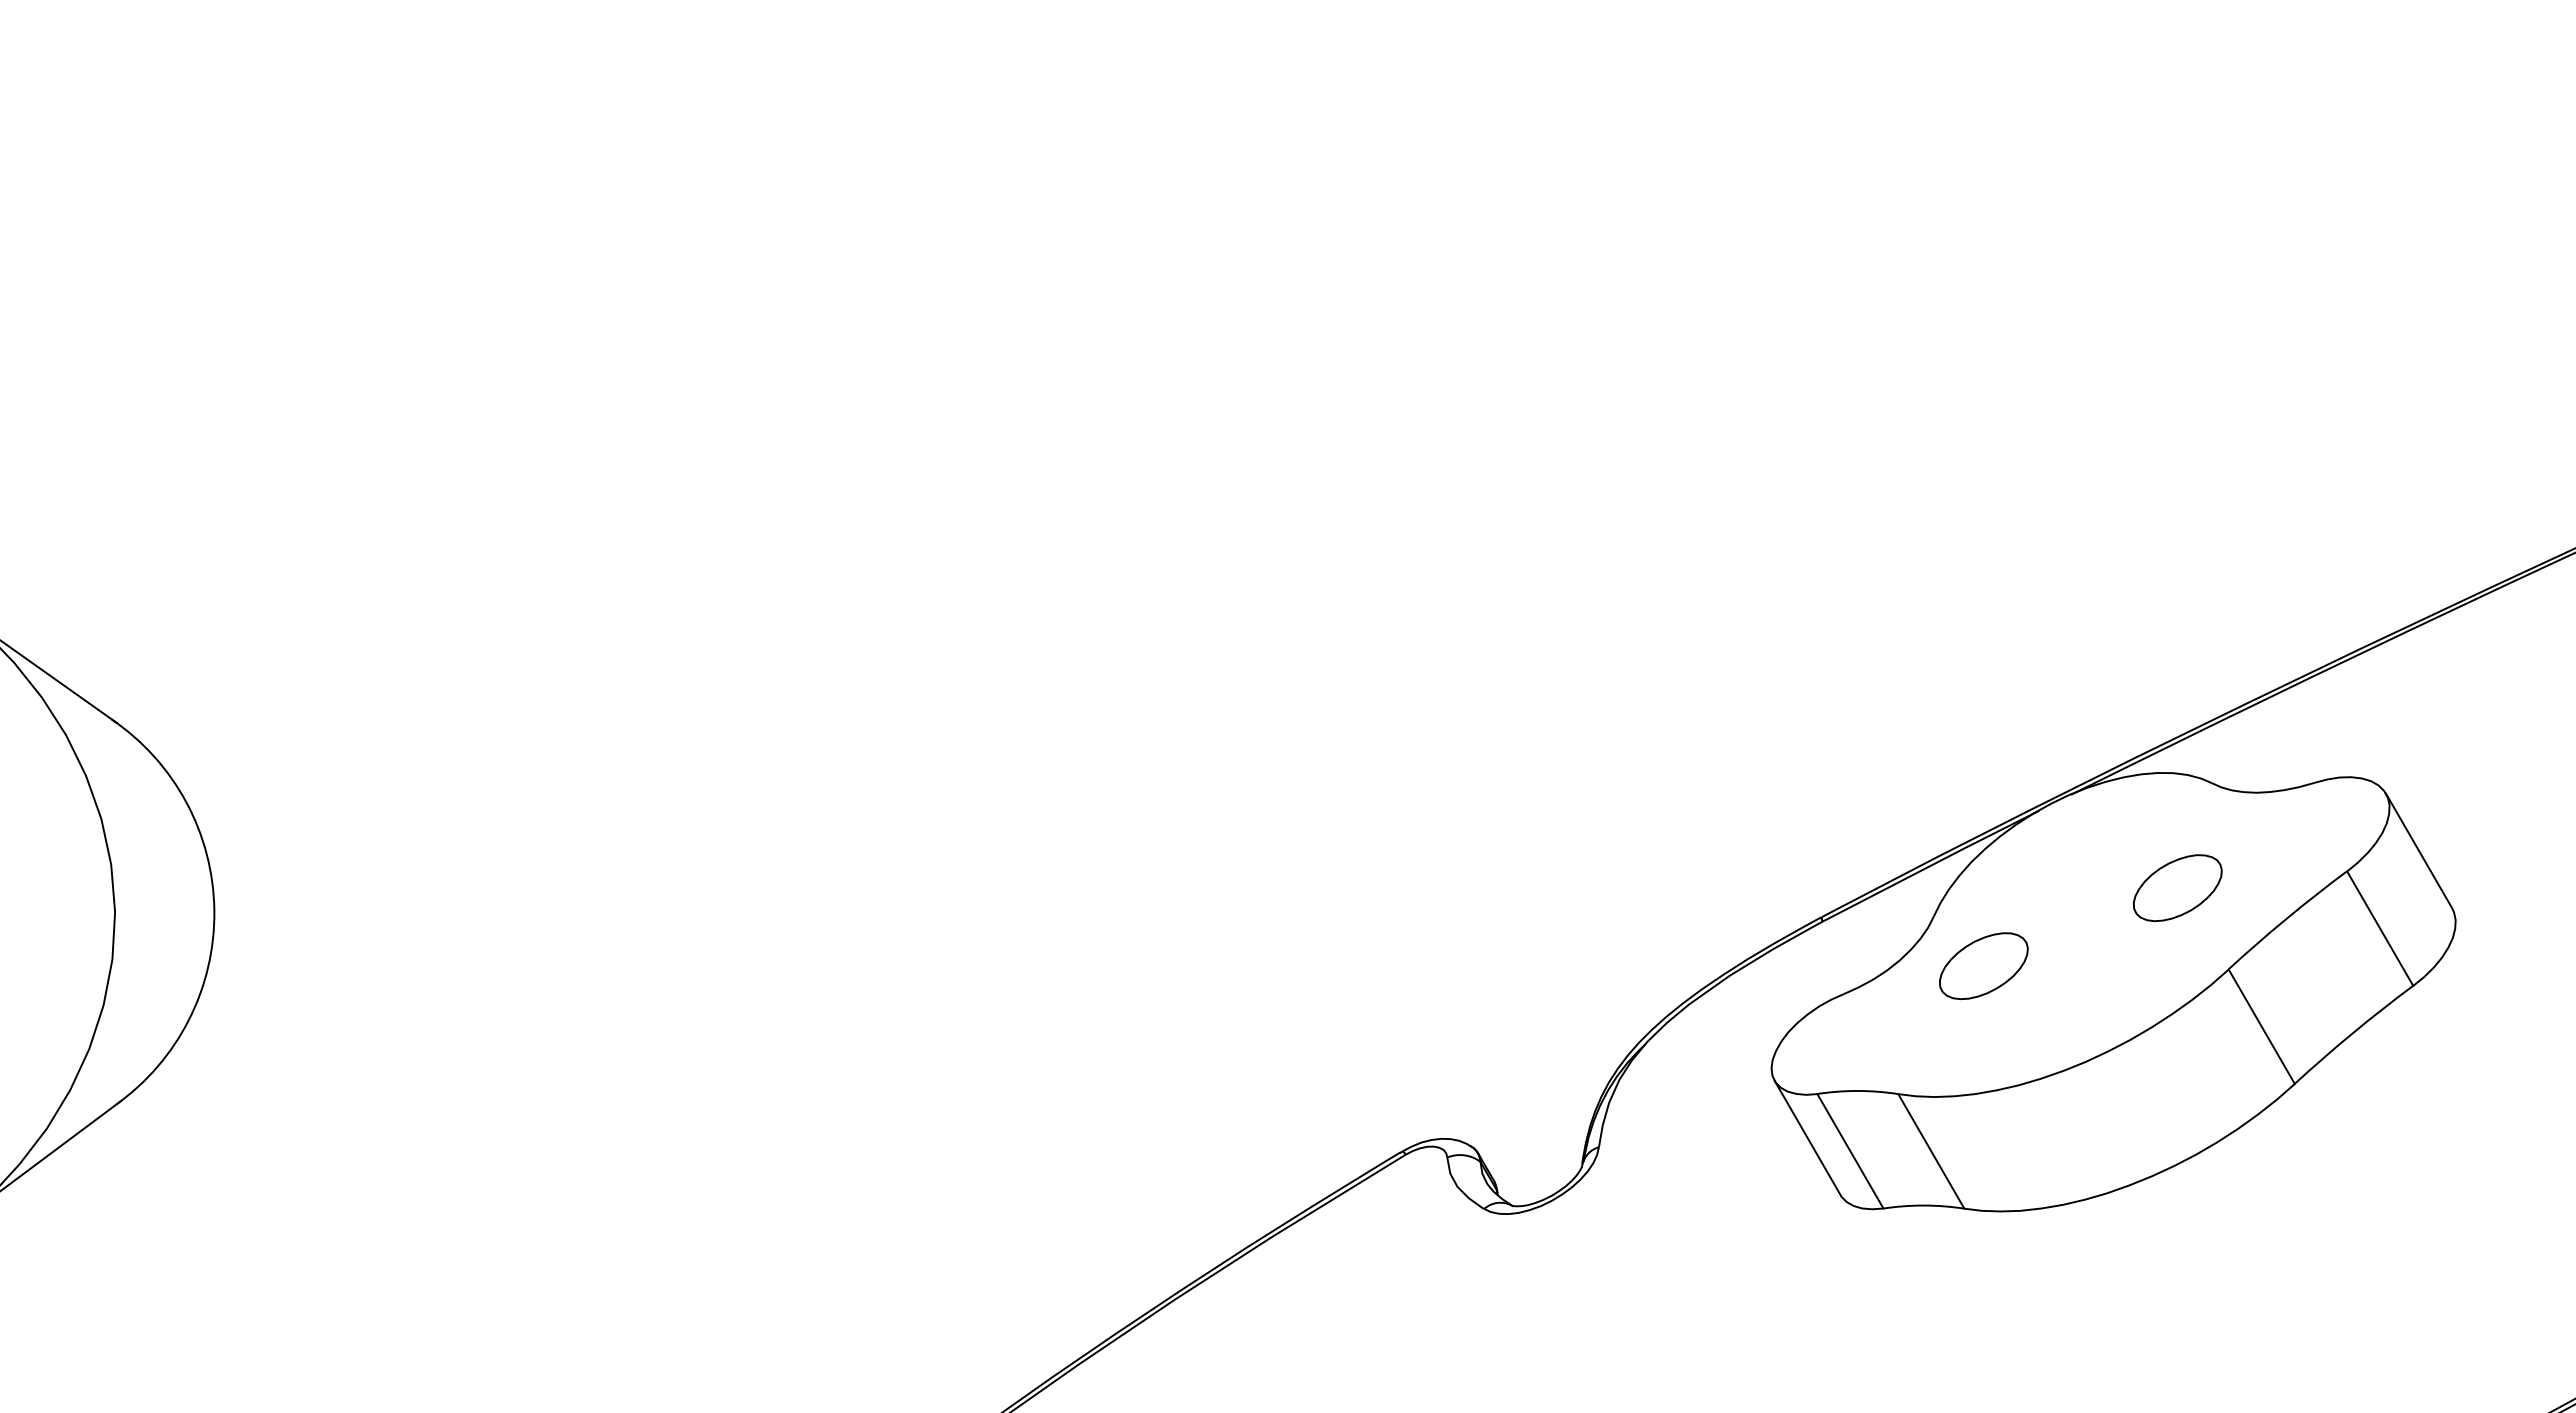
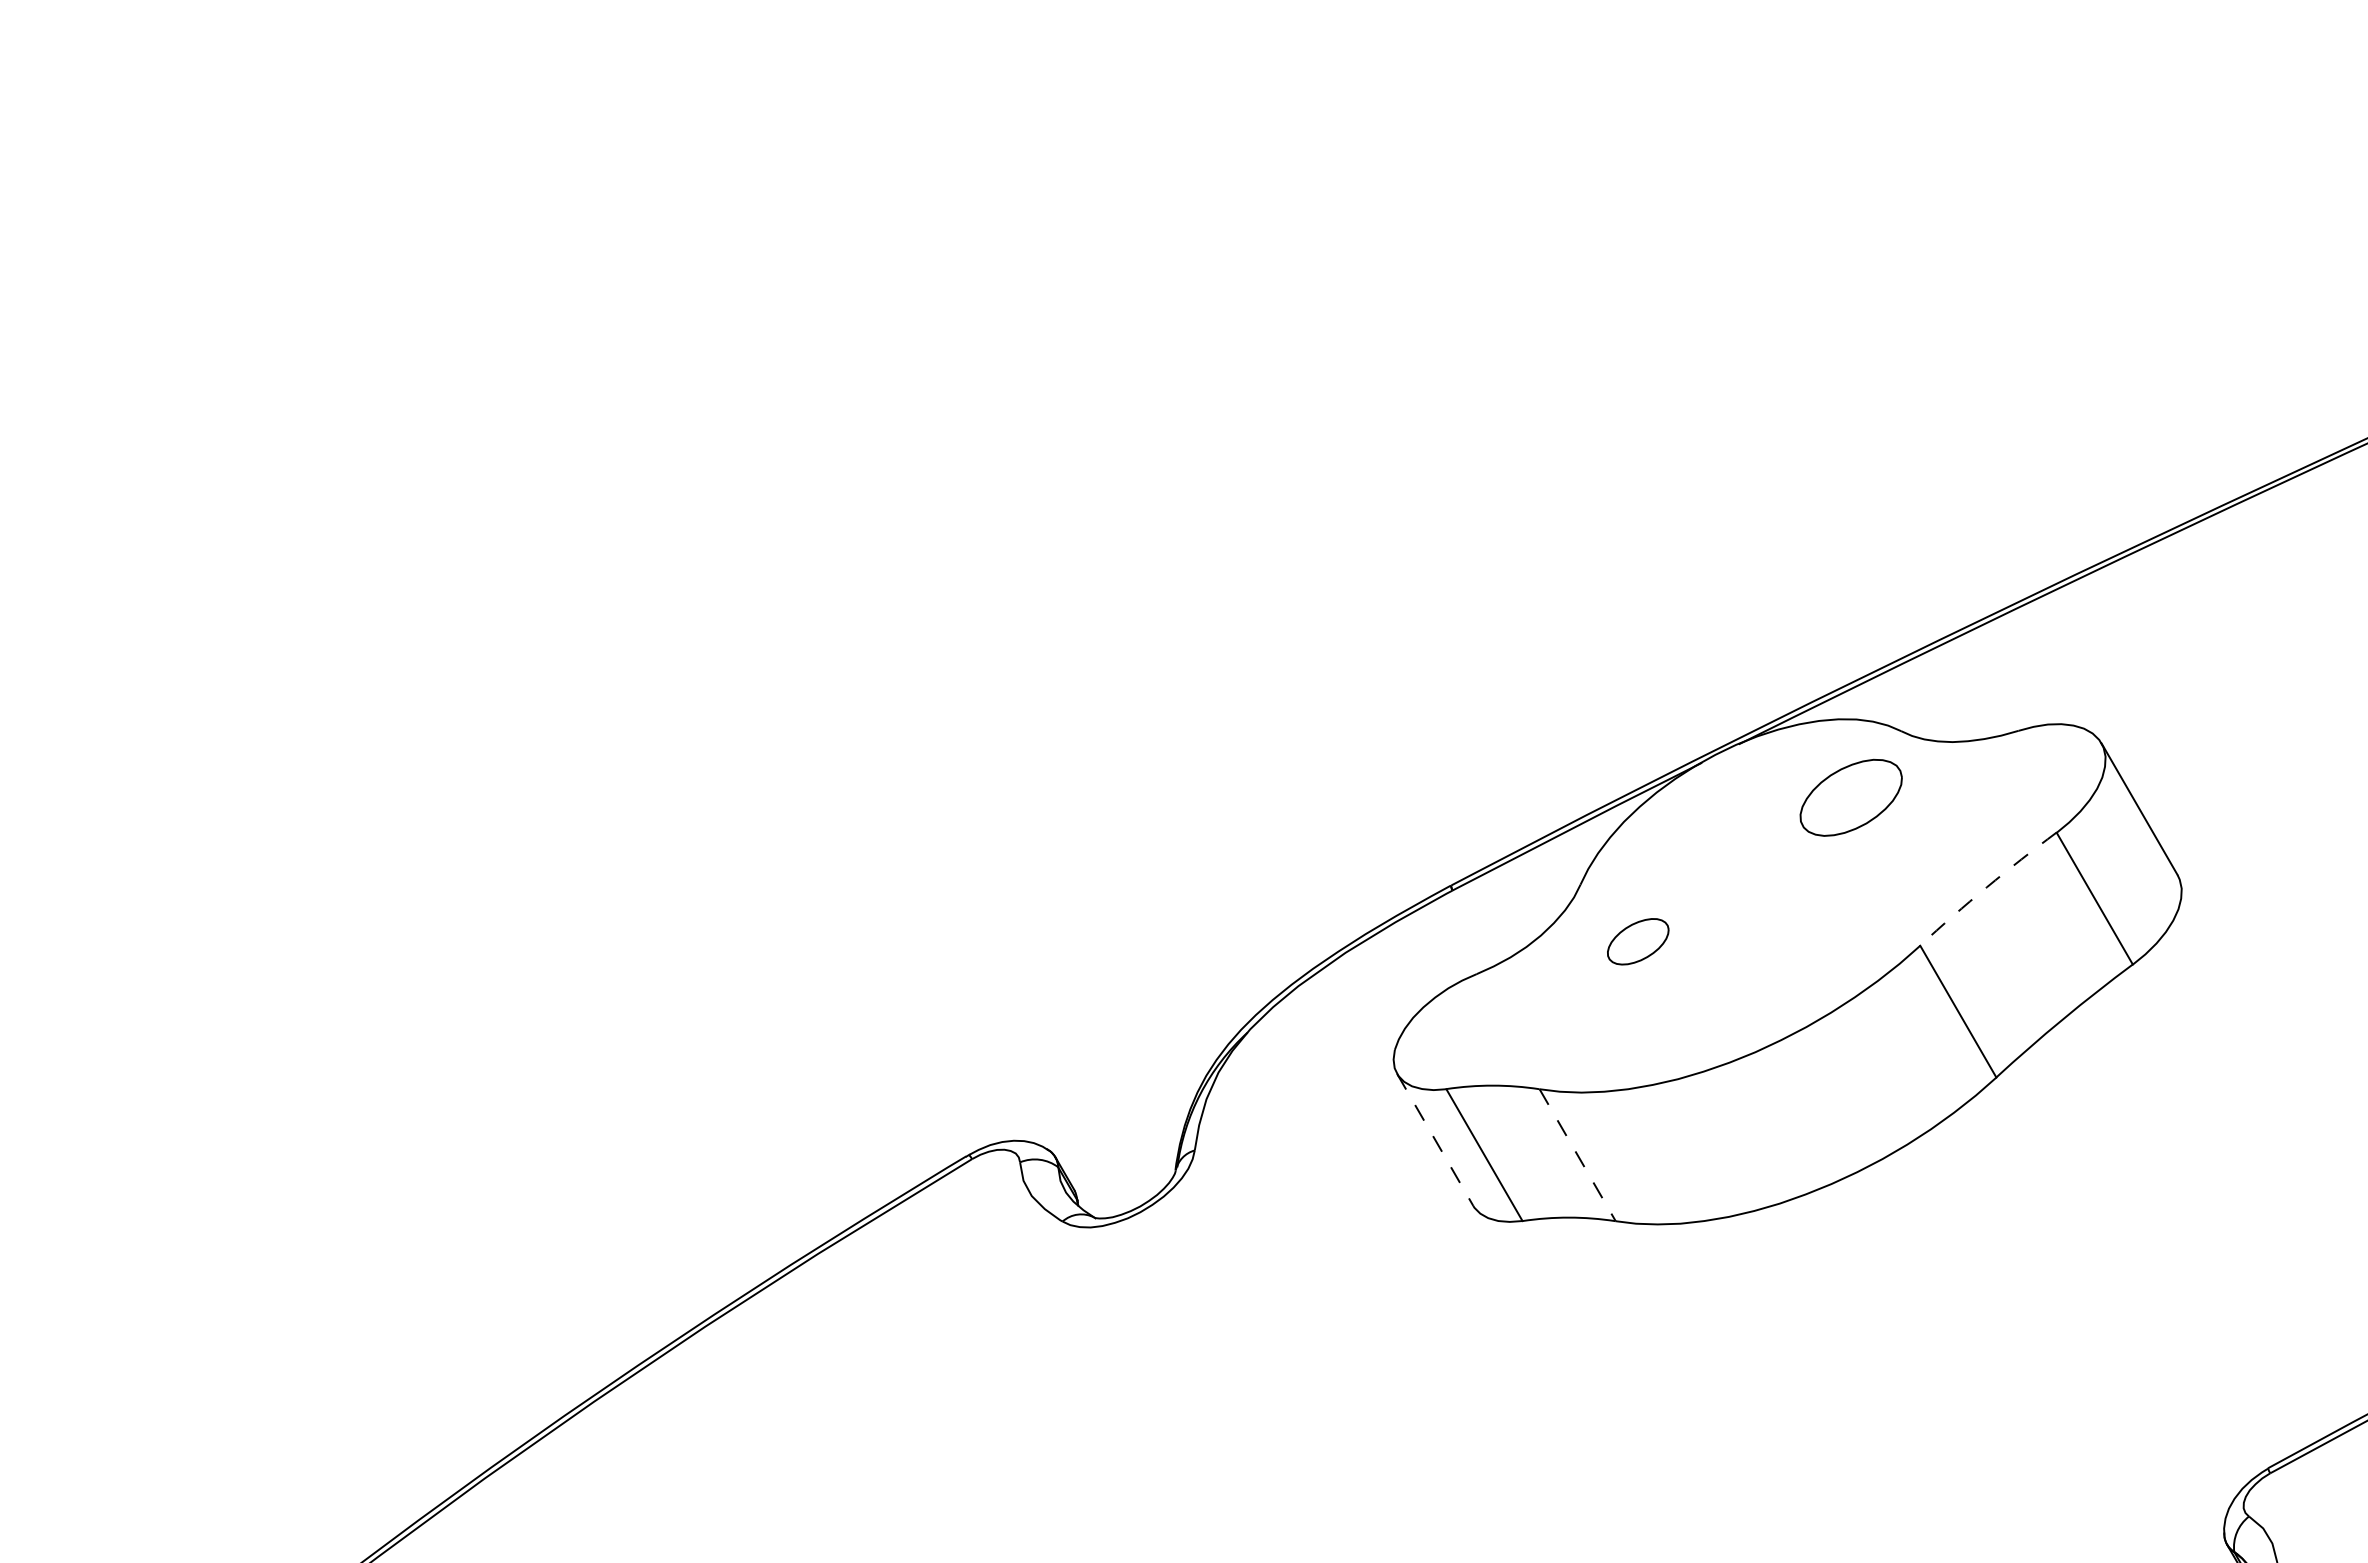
part: (2177, 888) -> (1850, 798), moved
arc: (2286, 918) -> (1986, 886), solid -> dashed
part: (1983, 965) -> (1637, 941), size x0.6
line: (1807, 1138) -> (1435, 1140), solid -> dashed
line: (1931, 1151) -> (1577, 1155), solid -> dashed

